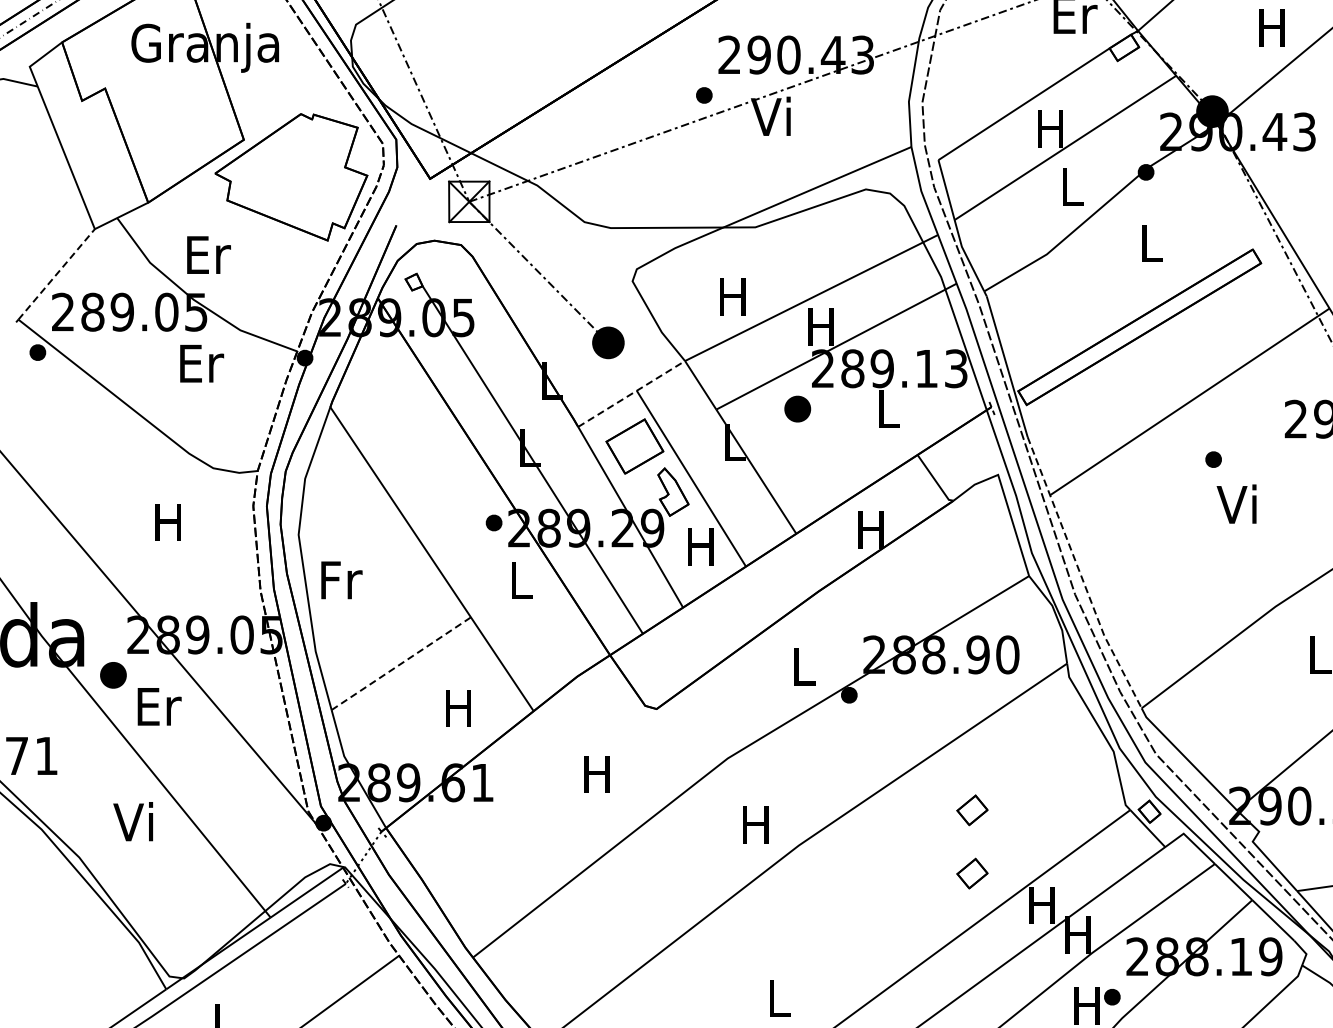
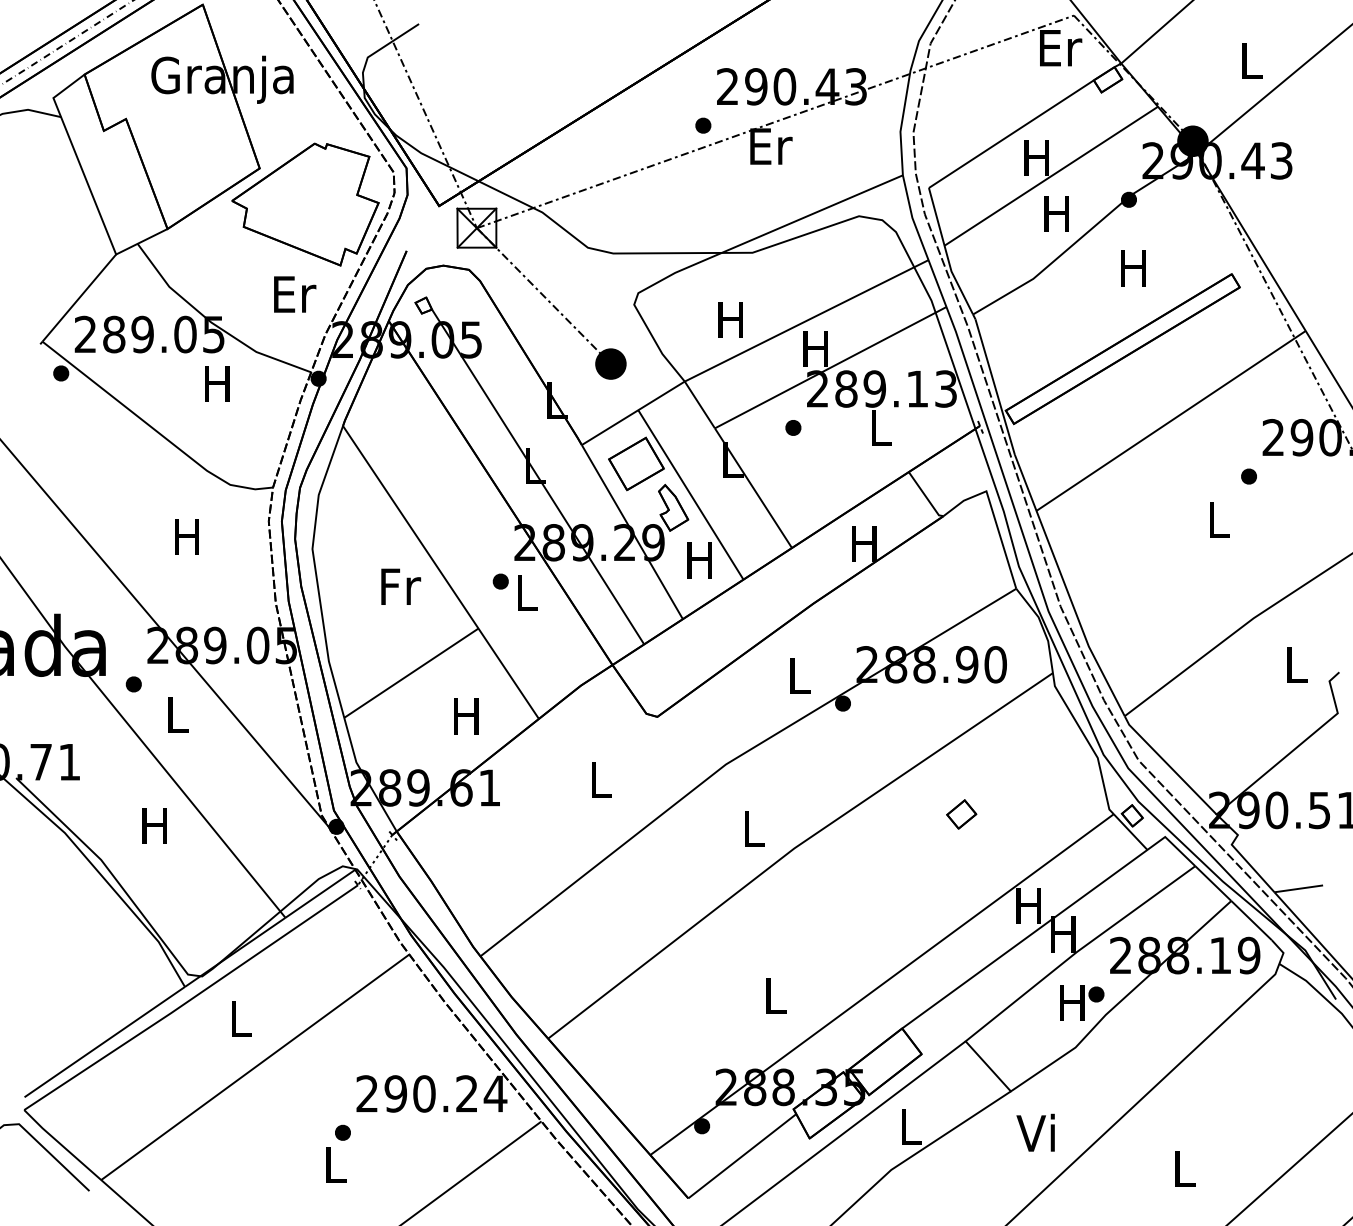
text: (1272, 27) -> (1250, 60), H -> L
text: (774, 116) -> (770, 145), Vi -> Er
text: (1070, 186) -> (1056, 213), L -> H
text: (1150, 243) -> (1133, 268), L -> H
text: (209, 255) -> (295, 294), moved
line: (56, 273) -> (79, 297), dashed -> solid
text: (202, 364) -> (219, 384), Er -> H
line: (631, 394) -> (633, 413), dashed -> solid
part: (797, 408) -> (793, 427), size x0.62
part: (1213, 459) -> (1248, 476), moved
text: (1236, 504) -> (1216, 519), Vi -> L
part: (493, 522) -> (500, 581), moved
line: (1081, 574) -> (1066, 587), dashed -> solid
text: (342, 579) -> (401, 586), moved
line: (401, 664) -> (411, 673), dashed -> solid
part: (112, 675) -> (133, 684), size x0.62
text: (159, 706) -> (178, 714), Er -> L
text: (596, 774) -> (599, 779), H -> L
text: (132, 821) -> (152, 825), Vi -> H
text: (755, 824) -> (752, 828), H -> L
part: (972, 873) -> (961, 875), removed

